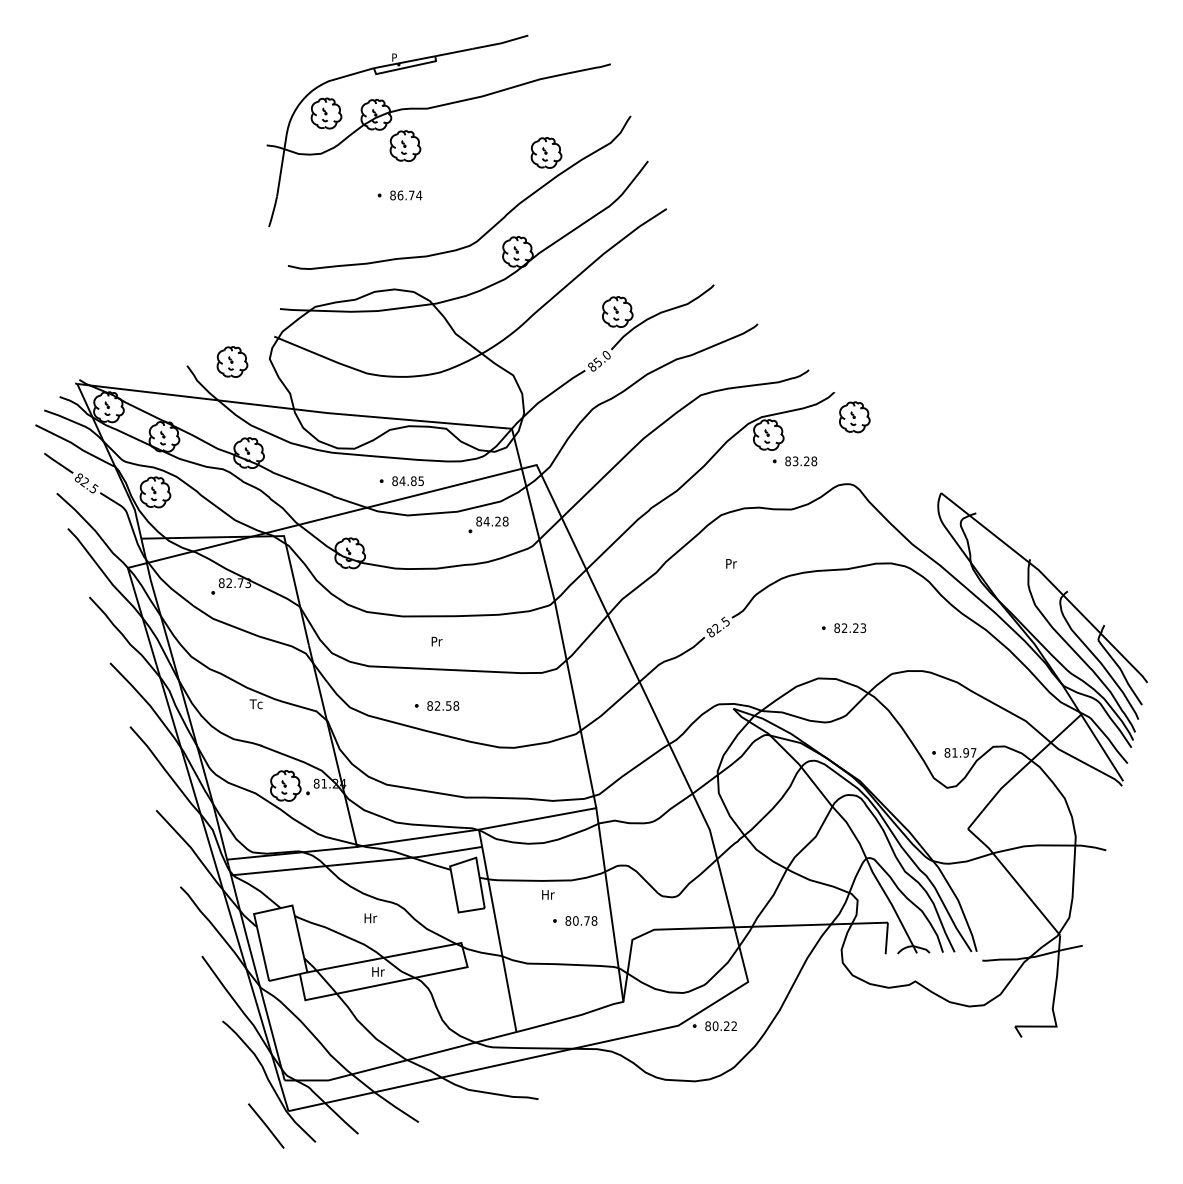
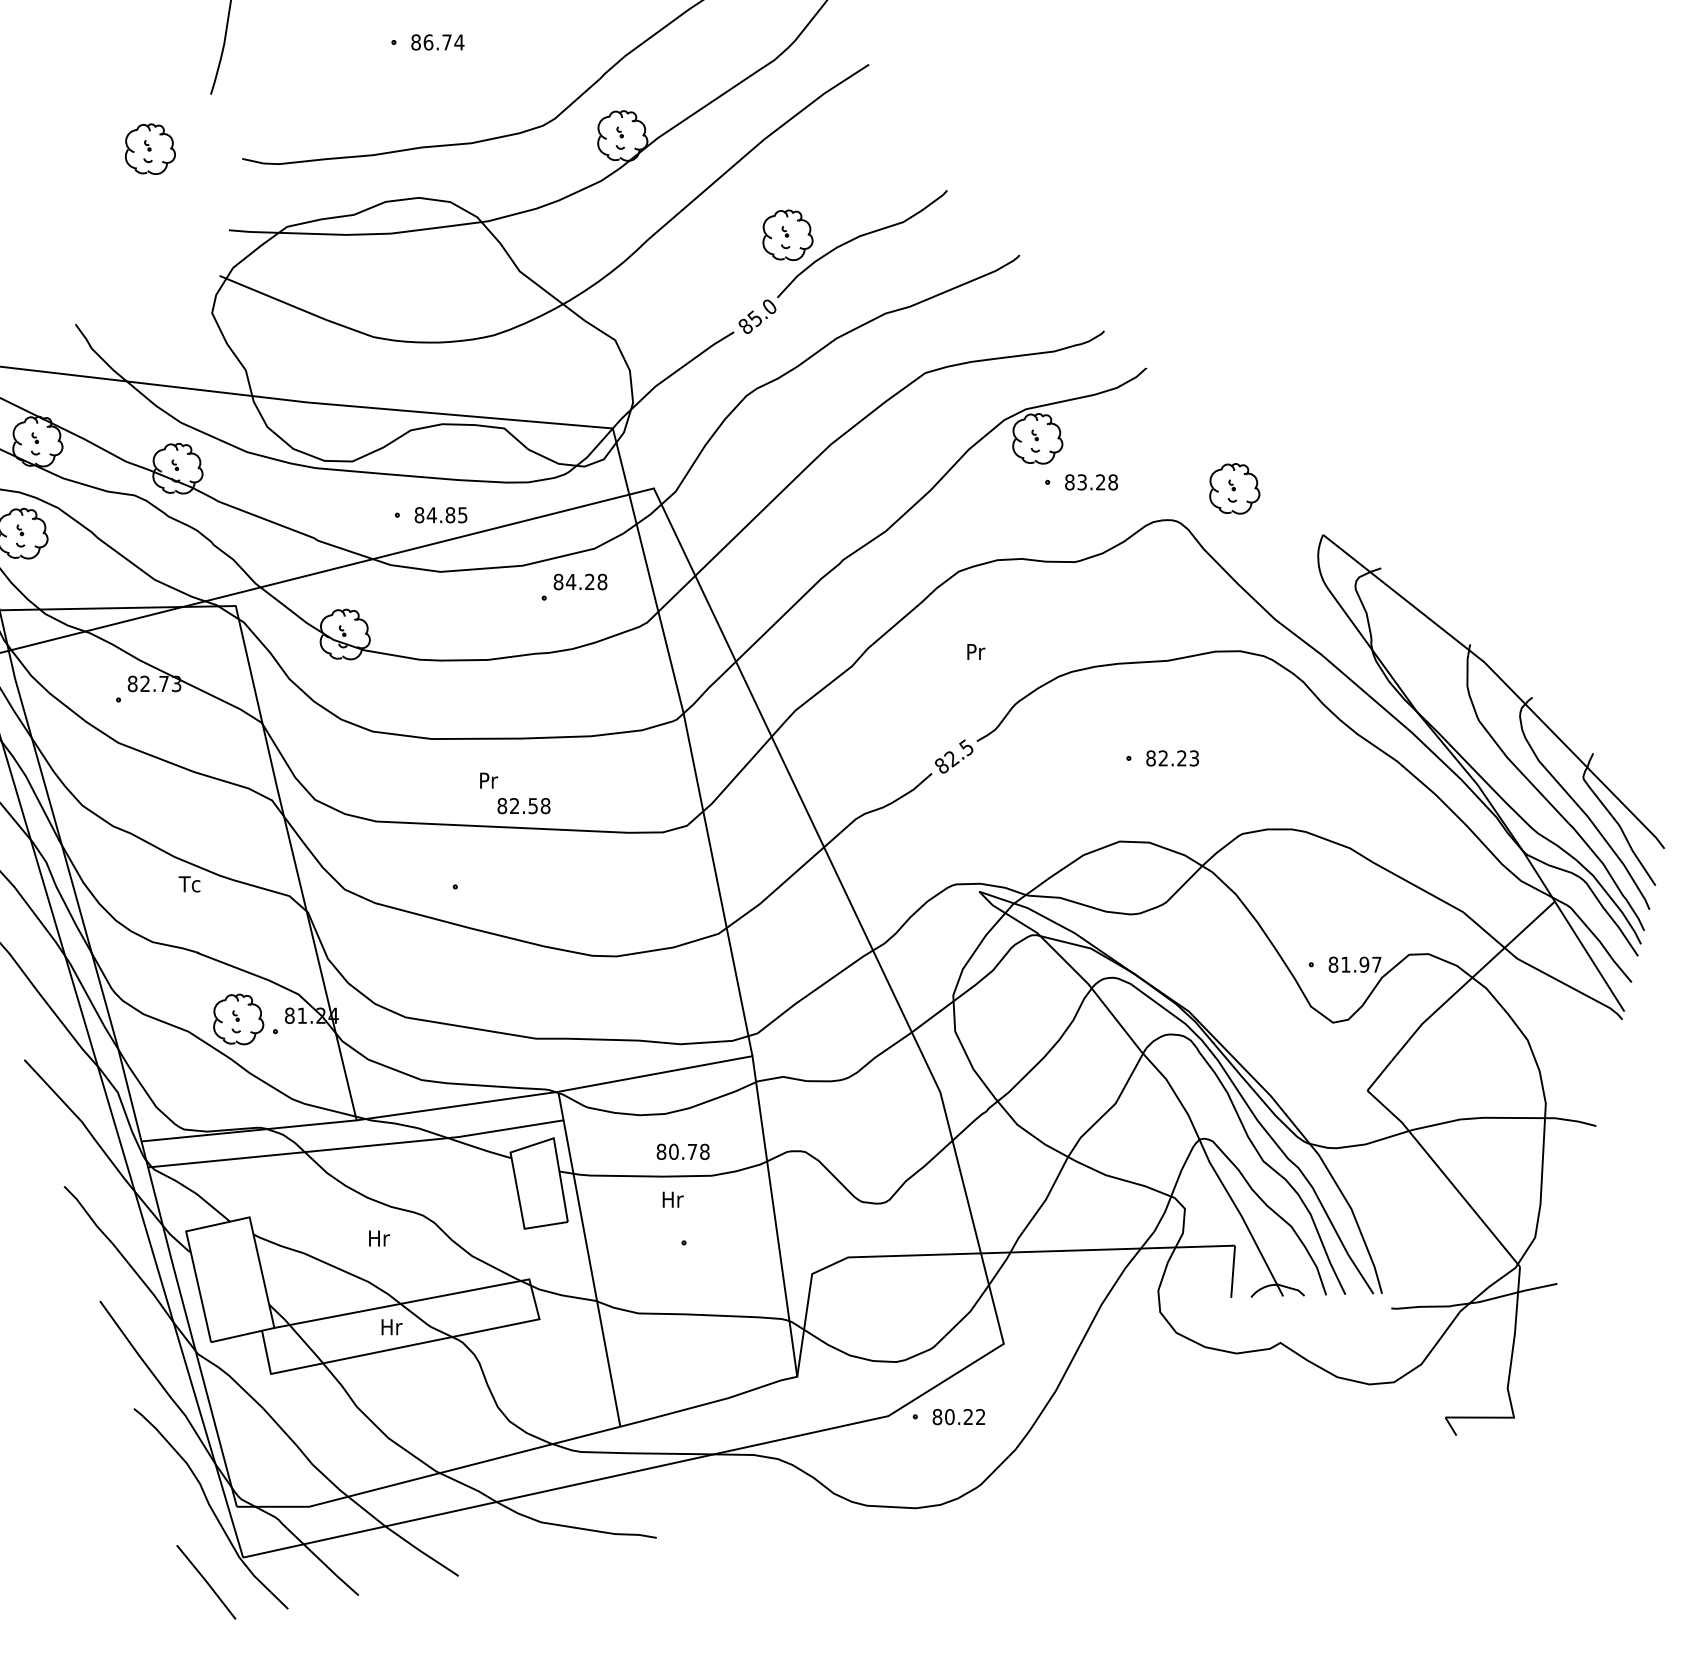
part: (232, 361) -> (150, 148), moved
part: (854, 417) -> (1234, 489), moved
text: (443, 705) -> (524, 805), moved
text: (581, 920) -> (683, 1151), moved

